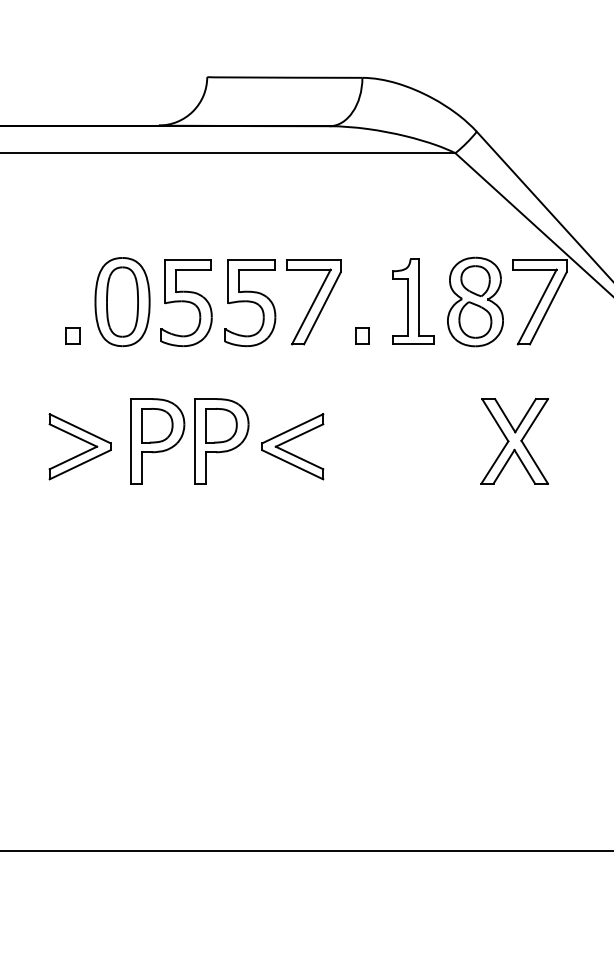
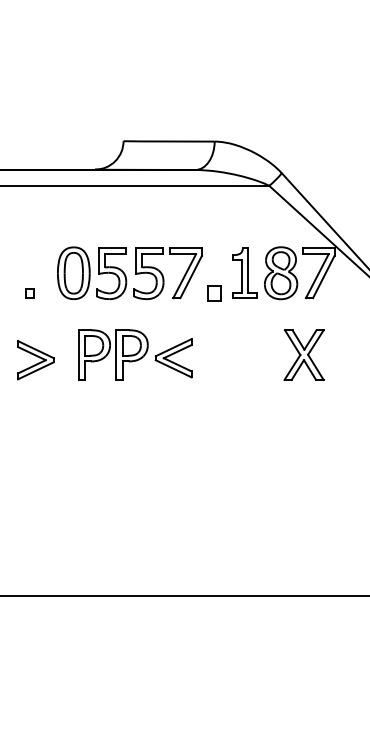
part: (72, 336) -> (29, 293), moved
part: (362, 336) -> (214, 293), size x1.6
part: (79, 447) -> (35, 360), moved

